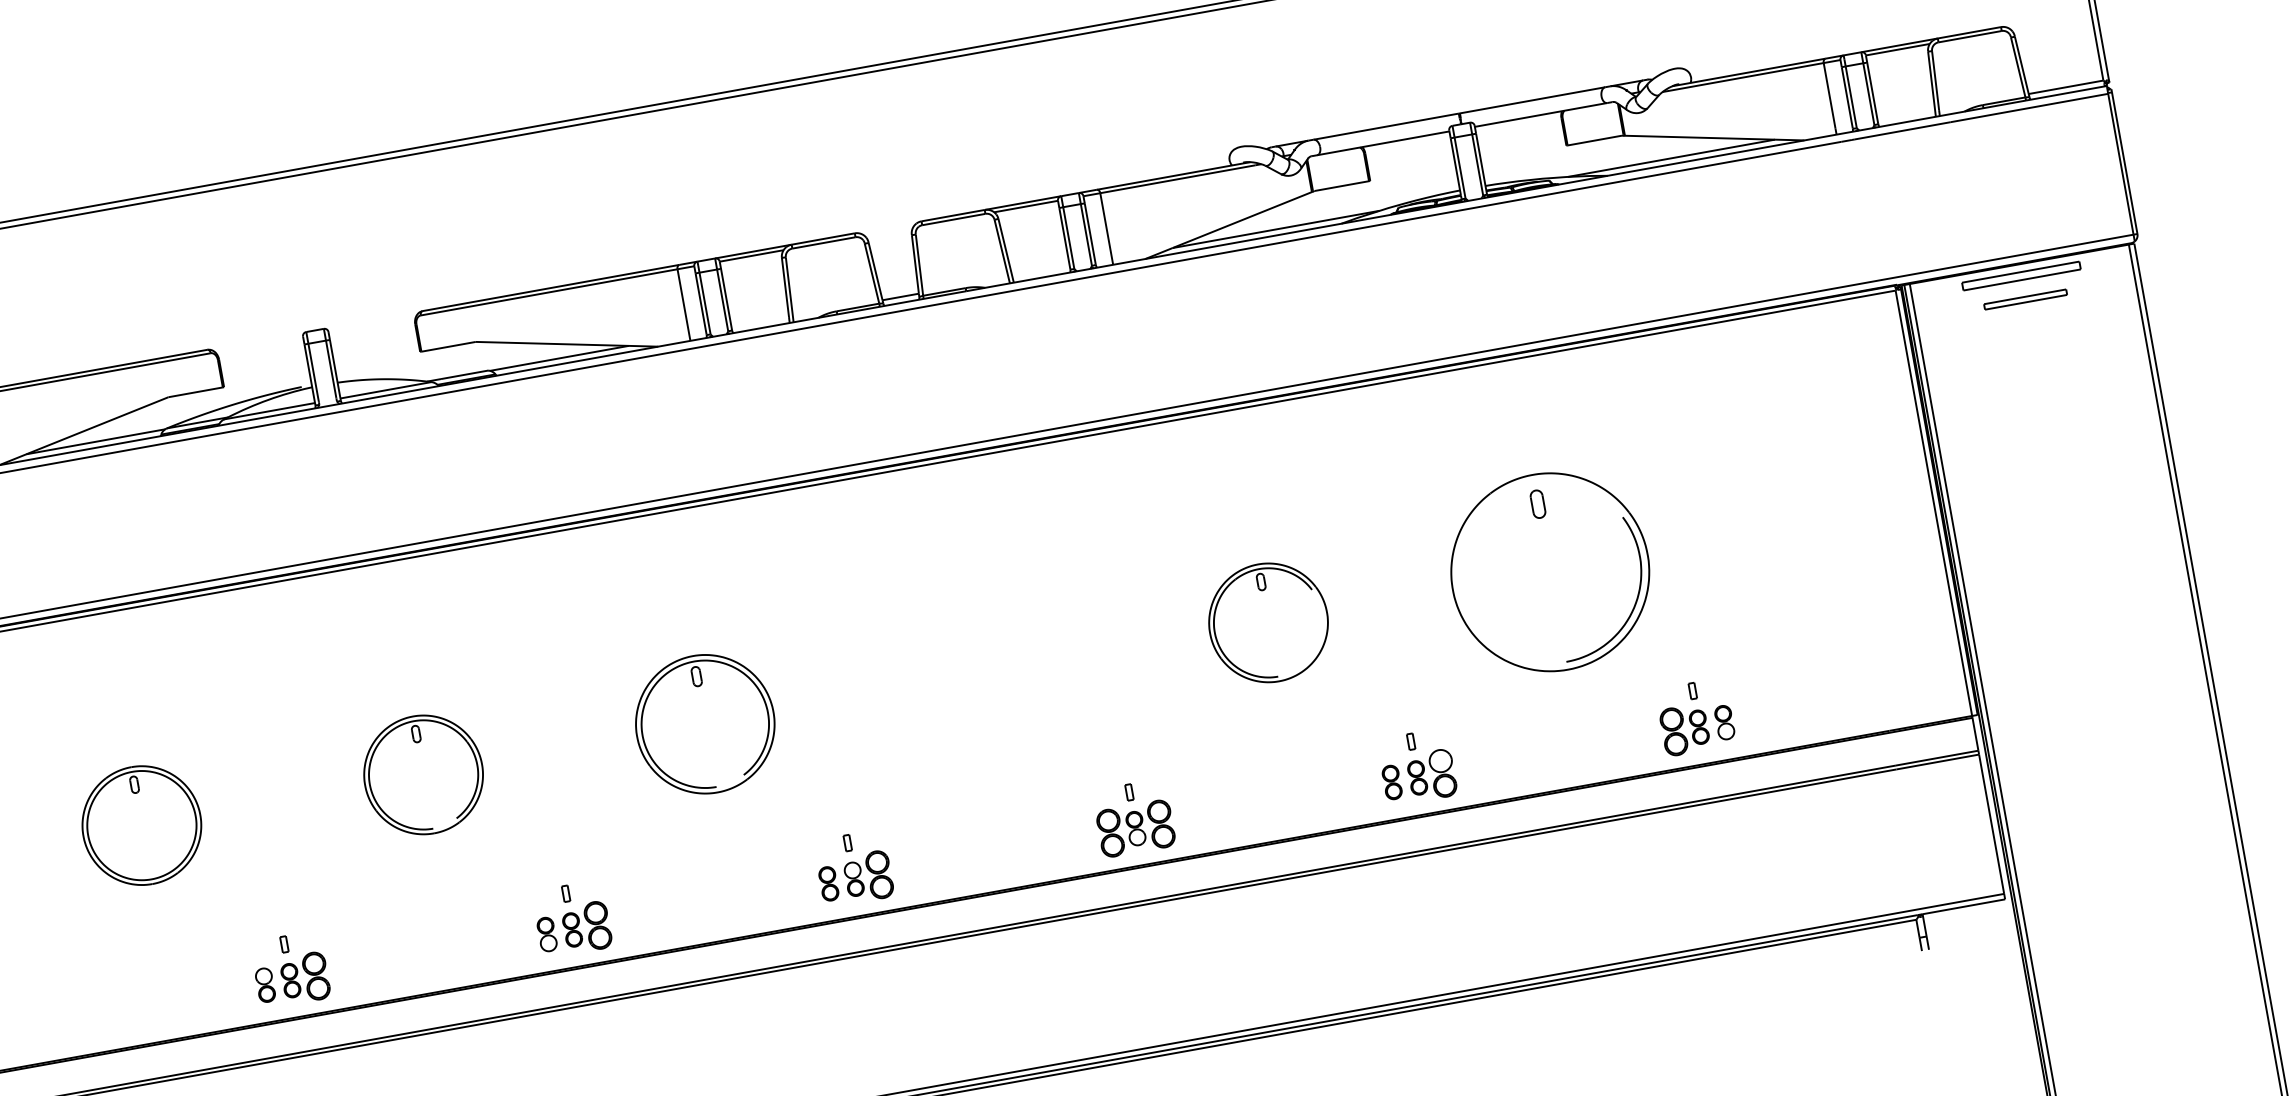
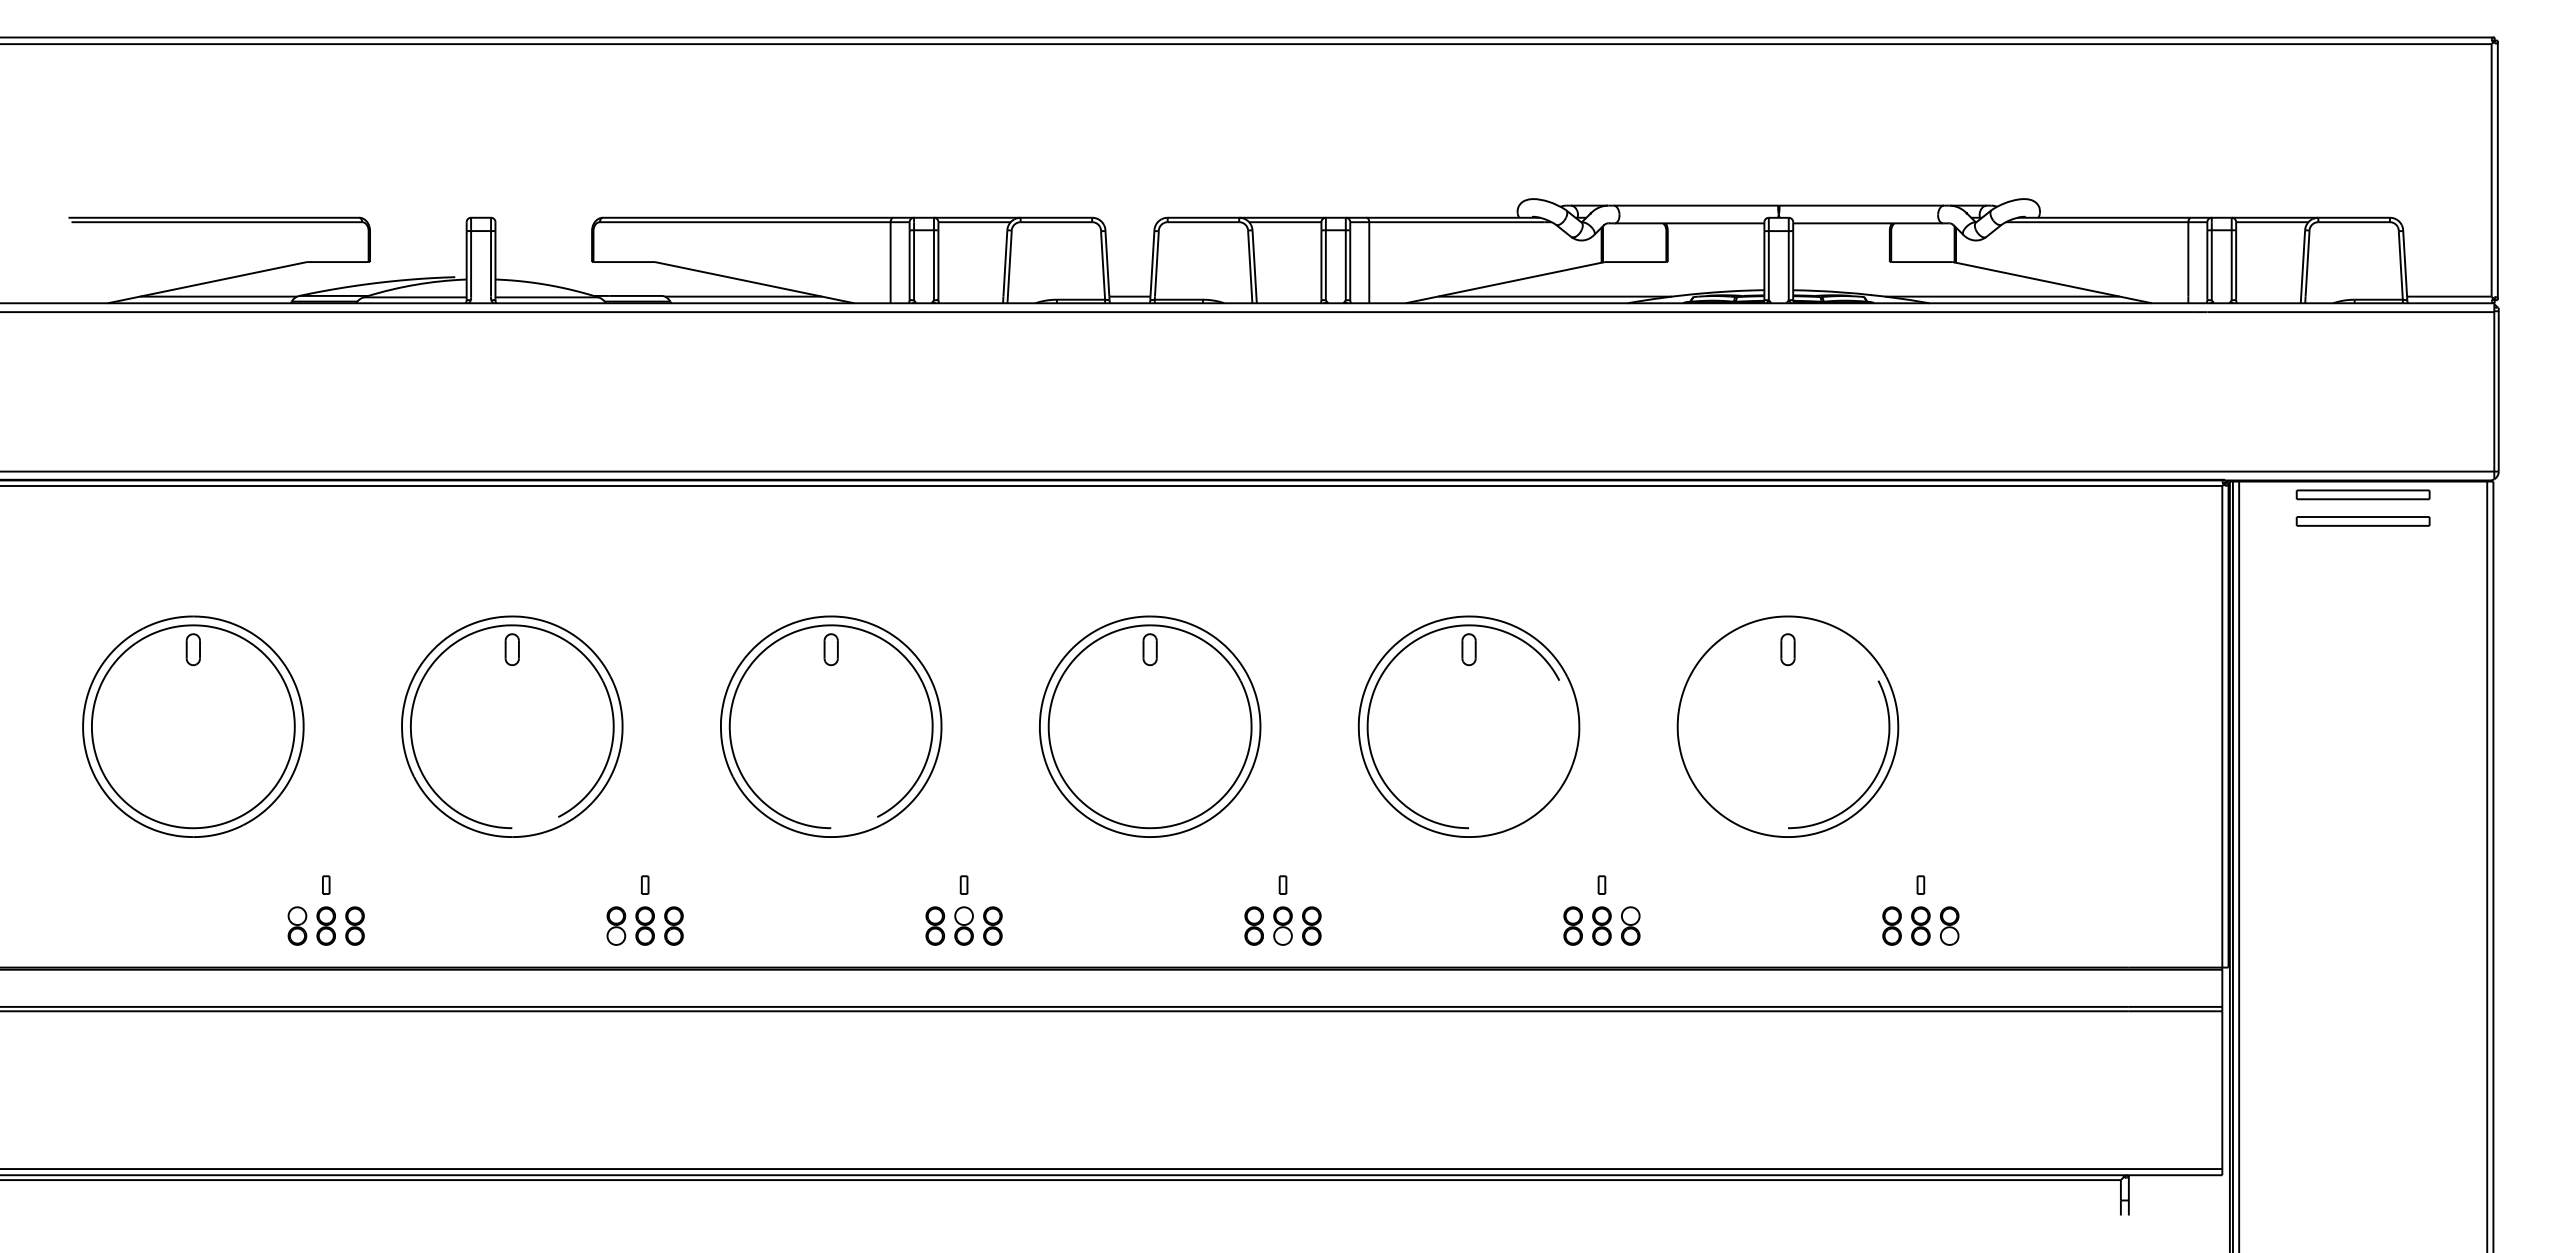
part: (2025, 299) -> (2362, 521), size x1.43
part: (1268, 622) -> (1468, 726), size x1.67
part: (987, 673) -> (1150, 726), added
part: (705, 724) -> (831, 726), size x1.43
part: (1673, 731) -> (1891, 925), size x0.71
part: (1442, 772) -> (1630, 925), size x0.71
part: (423, 774) -> (512, 726), size x1.67
part: (1161, 823) -> (1311, 925), size x0.71
part: (141, 825) -> (193, 726), size x1.67
part: (1109, 832) -> (1253, 925), size x0.71
part: (879, 874) -> (992, 925), size x0.71
part: (597, 924) -> (673, 925), size x0.71
part: (315, 975) -> (354, 925), size x0.71

